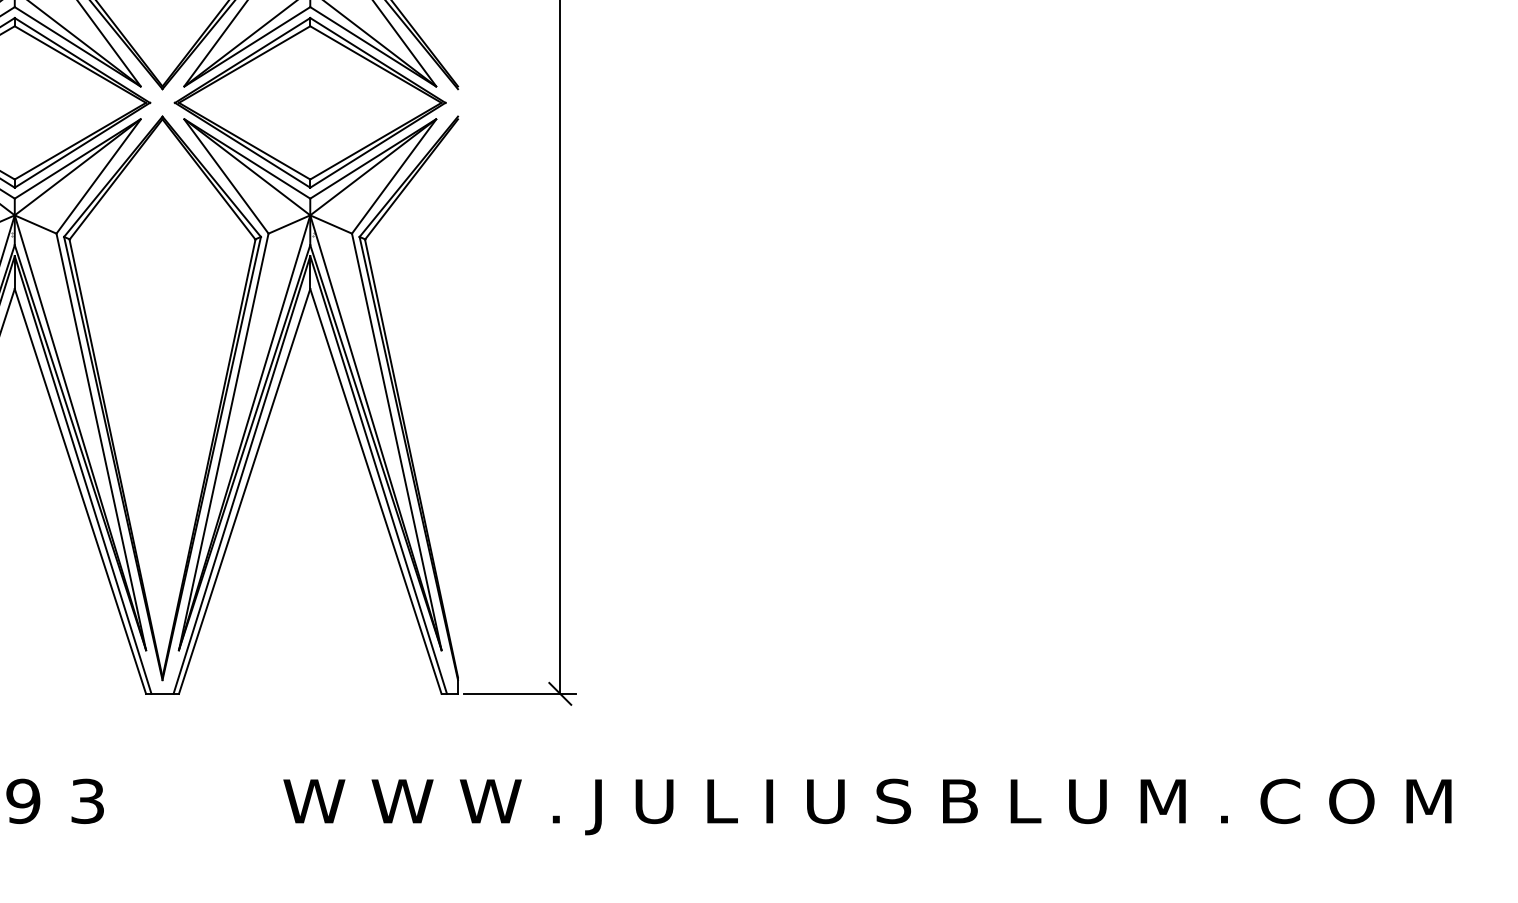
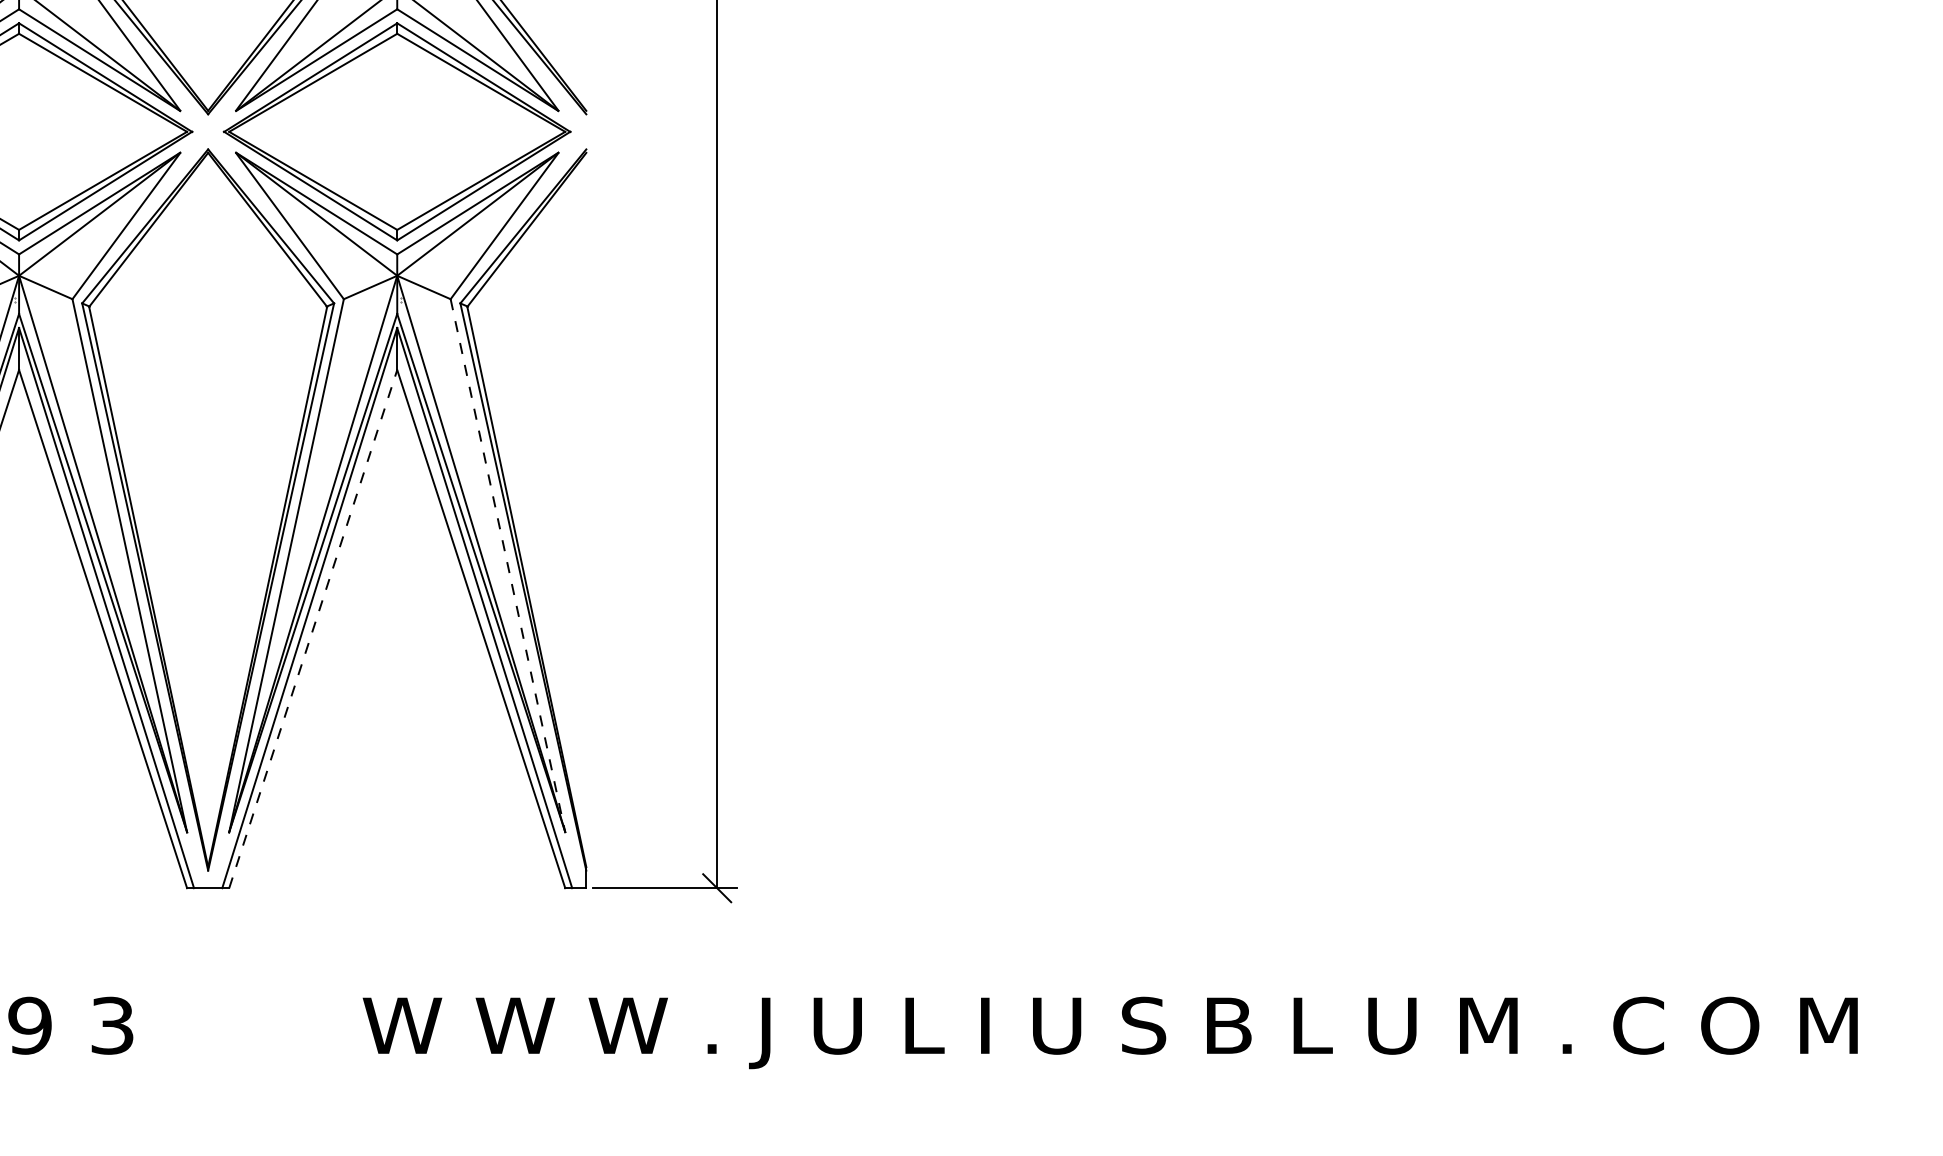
line: (396, 441) -> (507, 565), solid -> dashed
line: (244, 490) -> (313, 628), solid -> dashed

